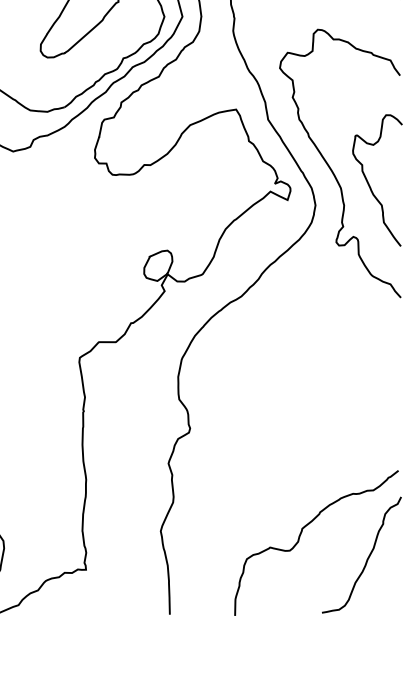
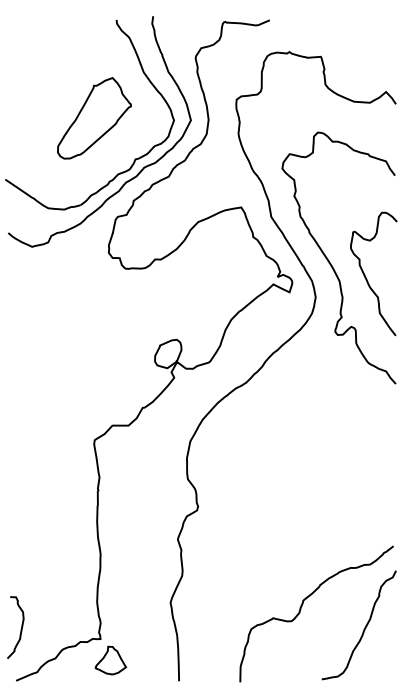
part: (96, 592) -> (110, 660), added

